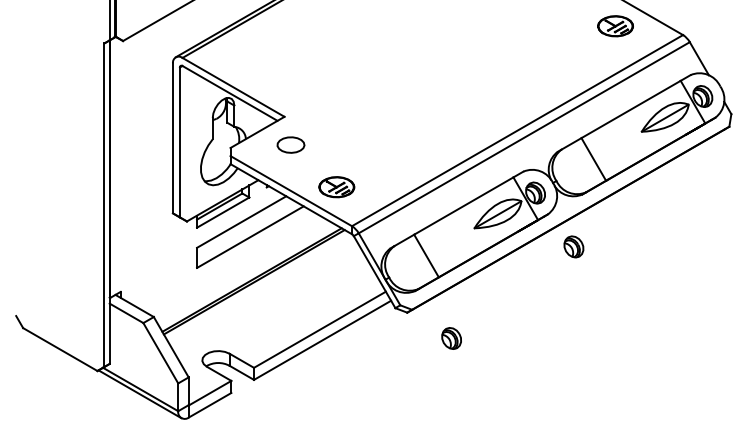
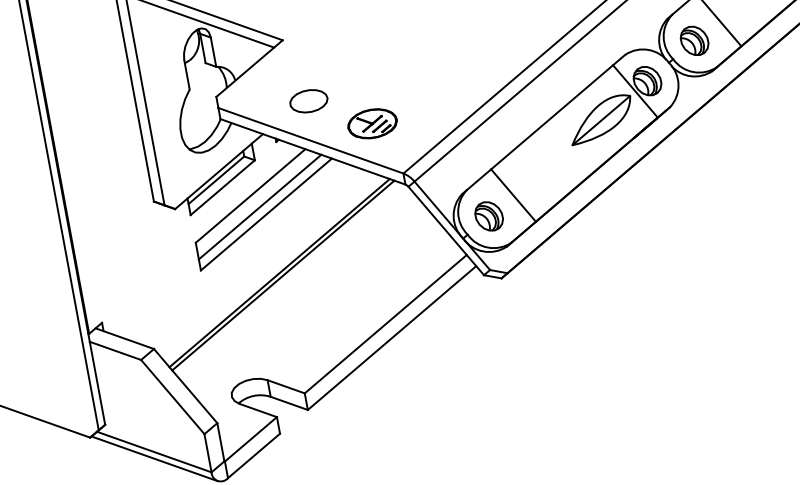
part: (290, 144) -> (308, 100), moved
line: (246, 230) -> (259, 206), added
part: (573, 246) -> (693, 40), moved
part: (451, 338) -> (488, 216), moved

